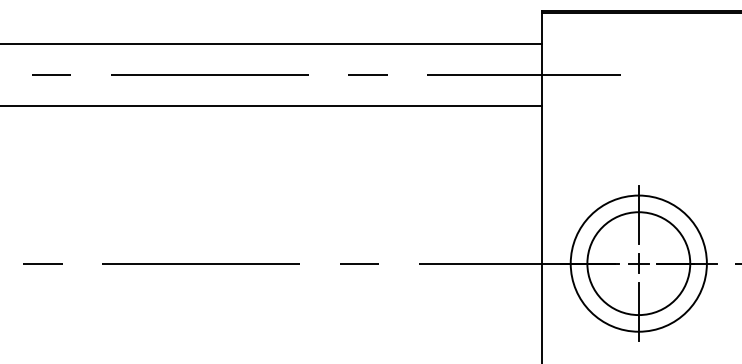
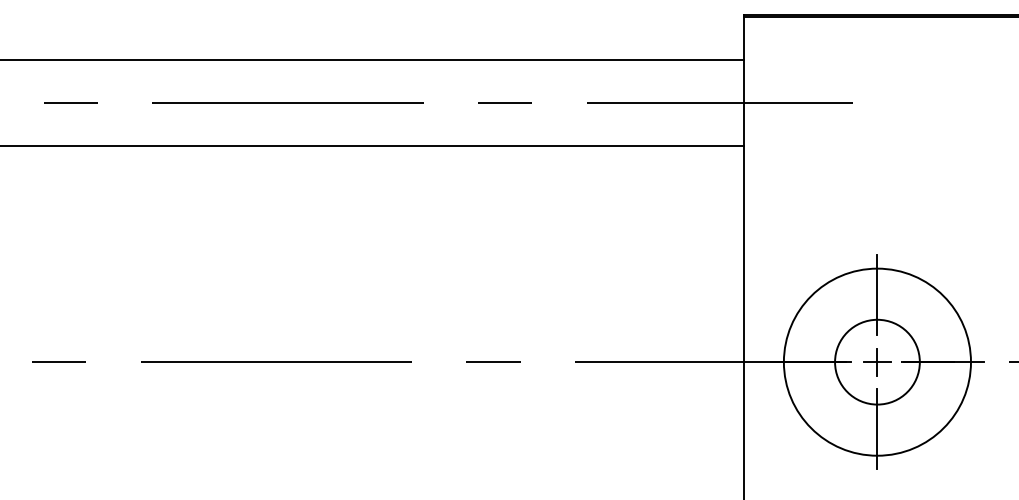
circle: (638, 263) -> (877, 361), size x0.6

